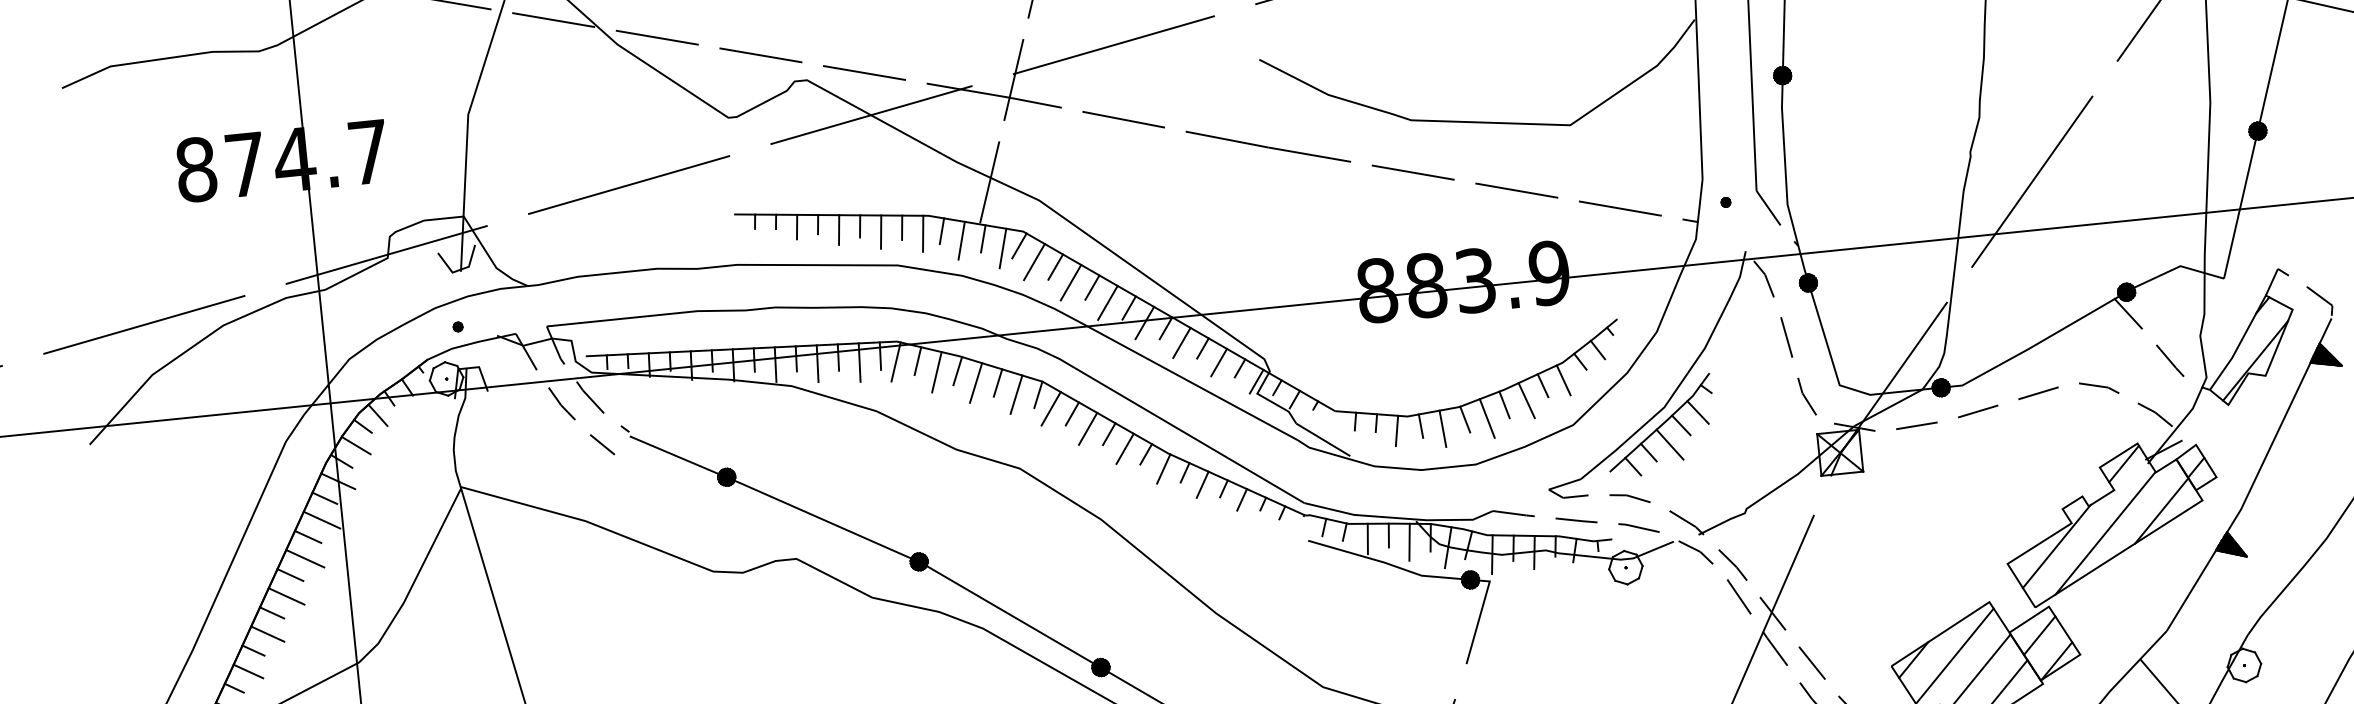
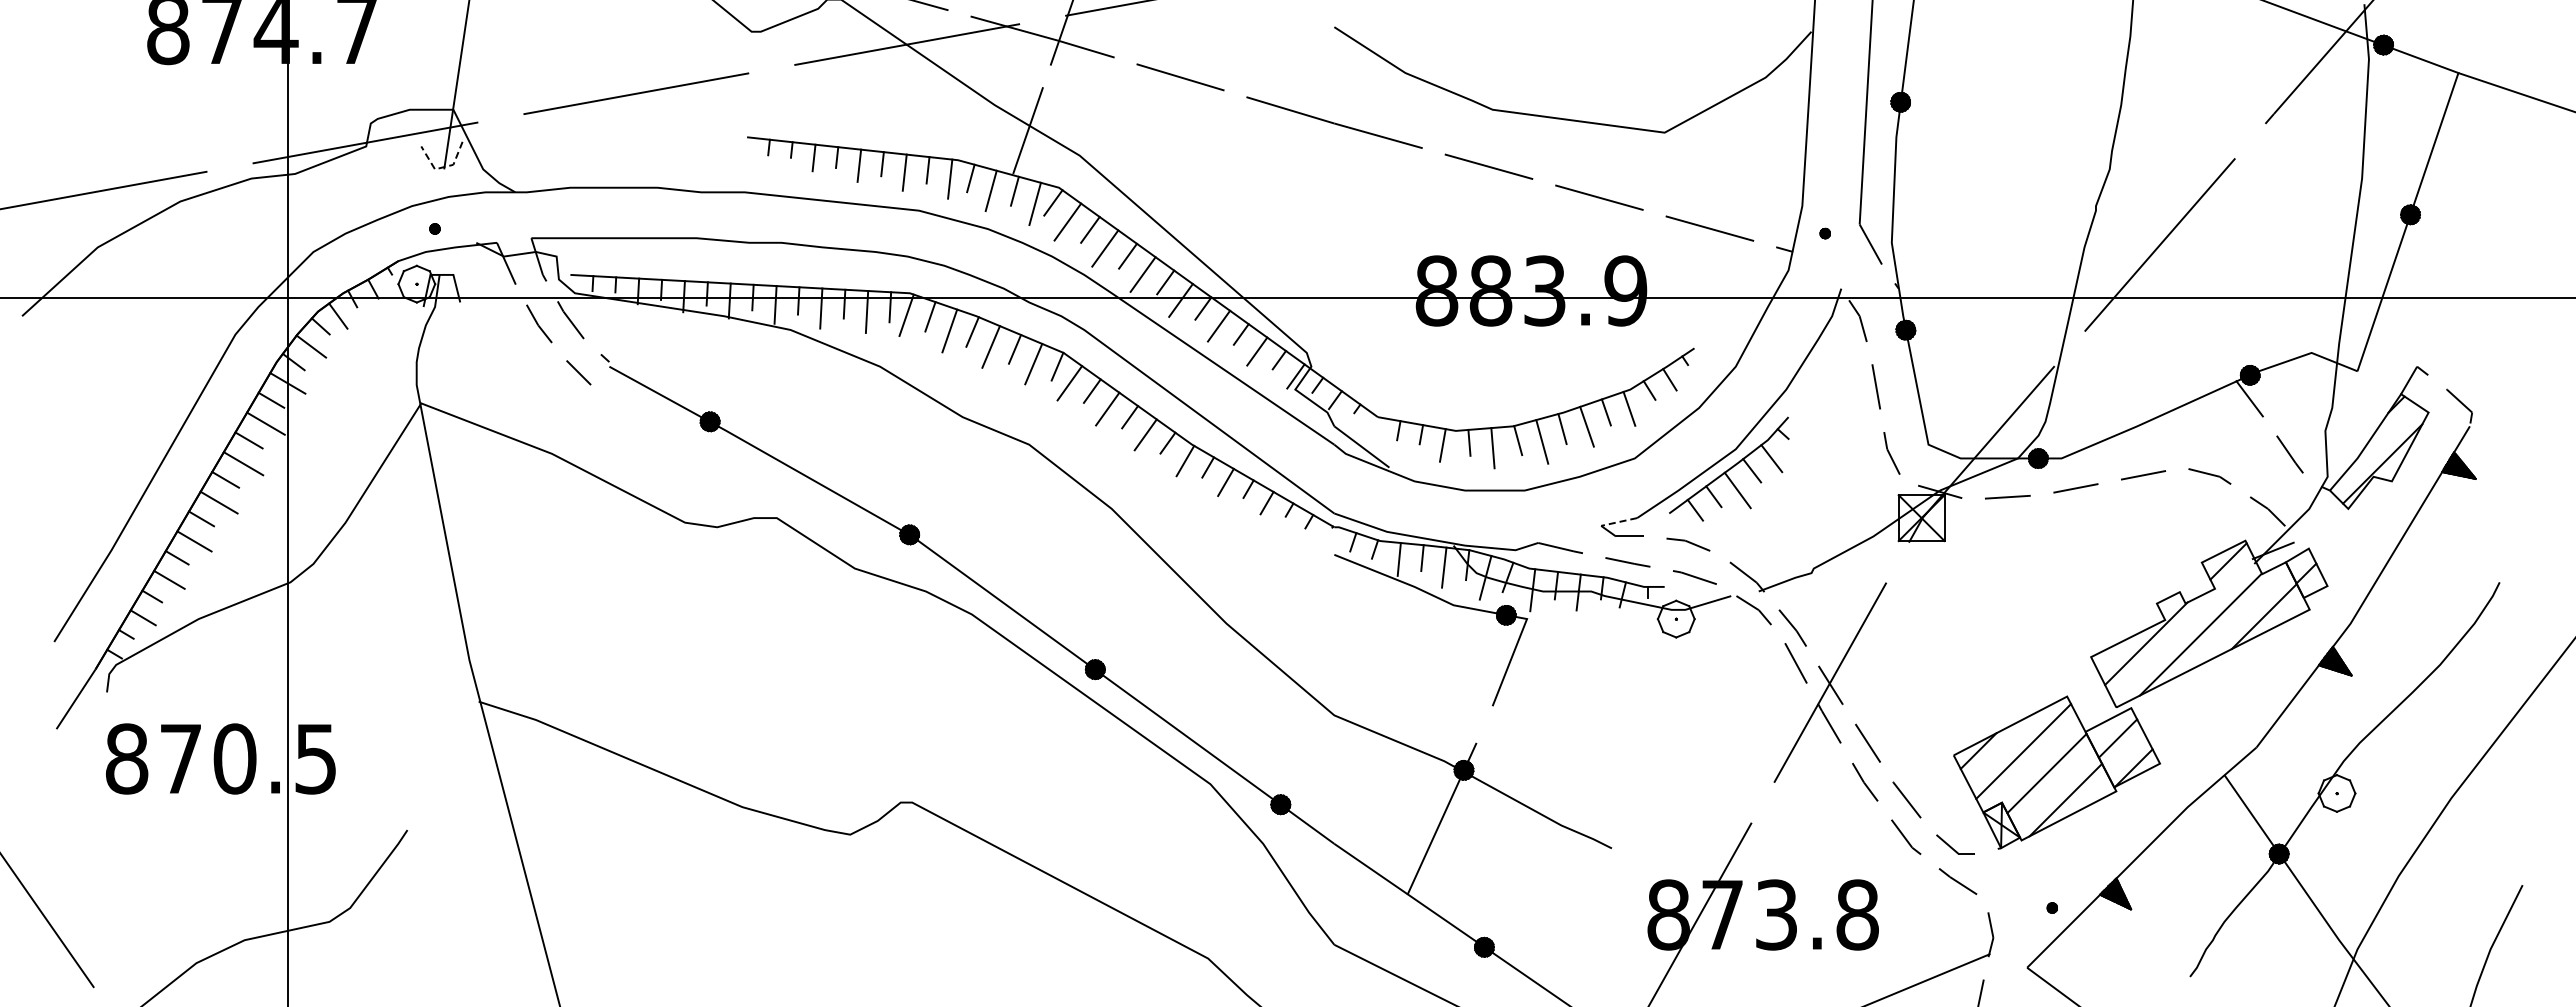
line: (459, 270) -> (442, 167), solid -> dashed
line: (1564, 484) -> (1618, 522), solid -> dashed

